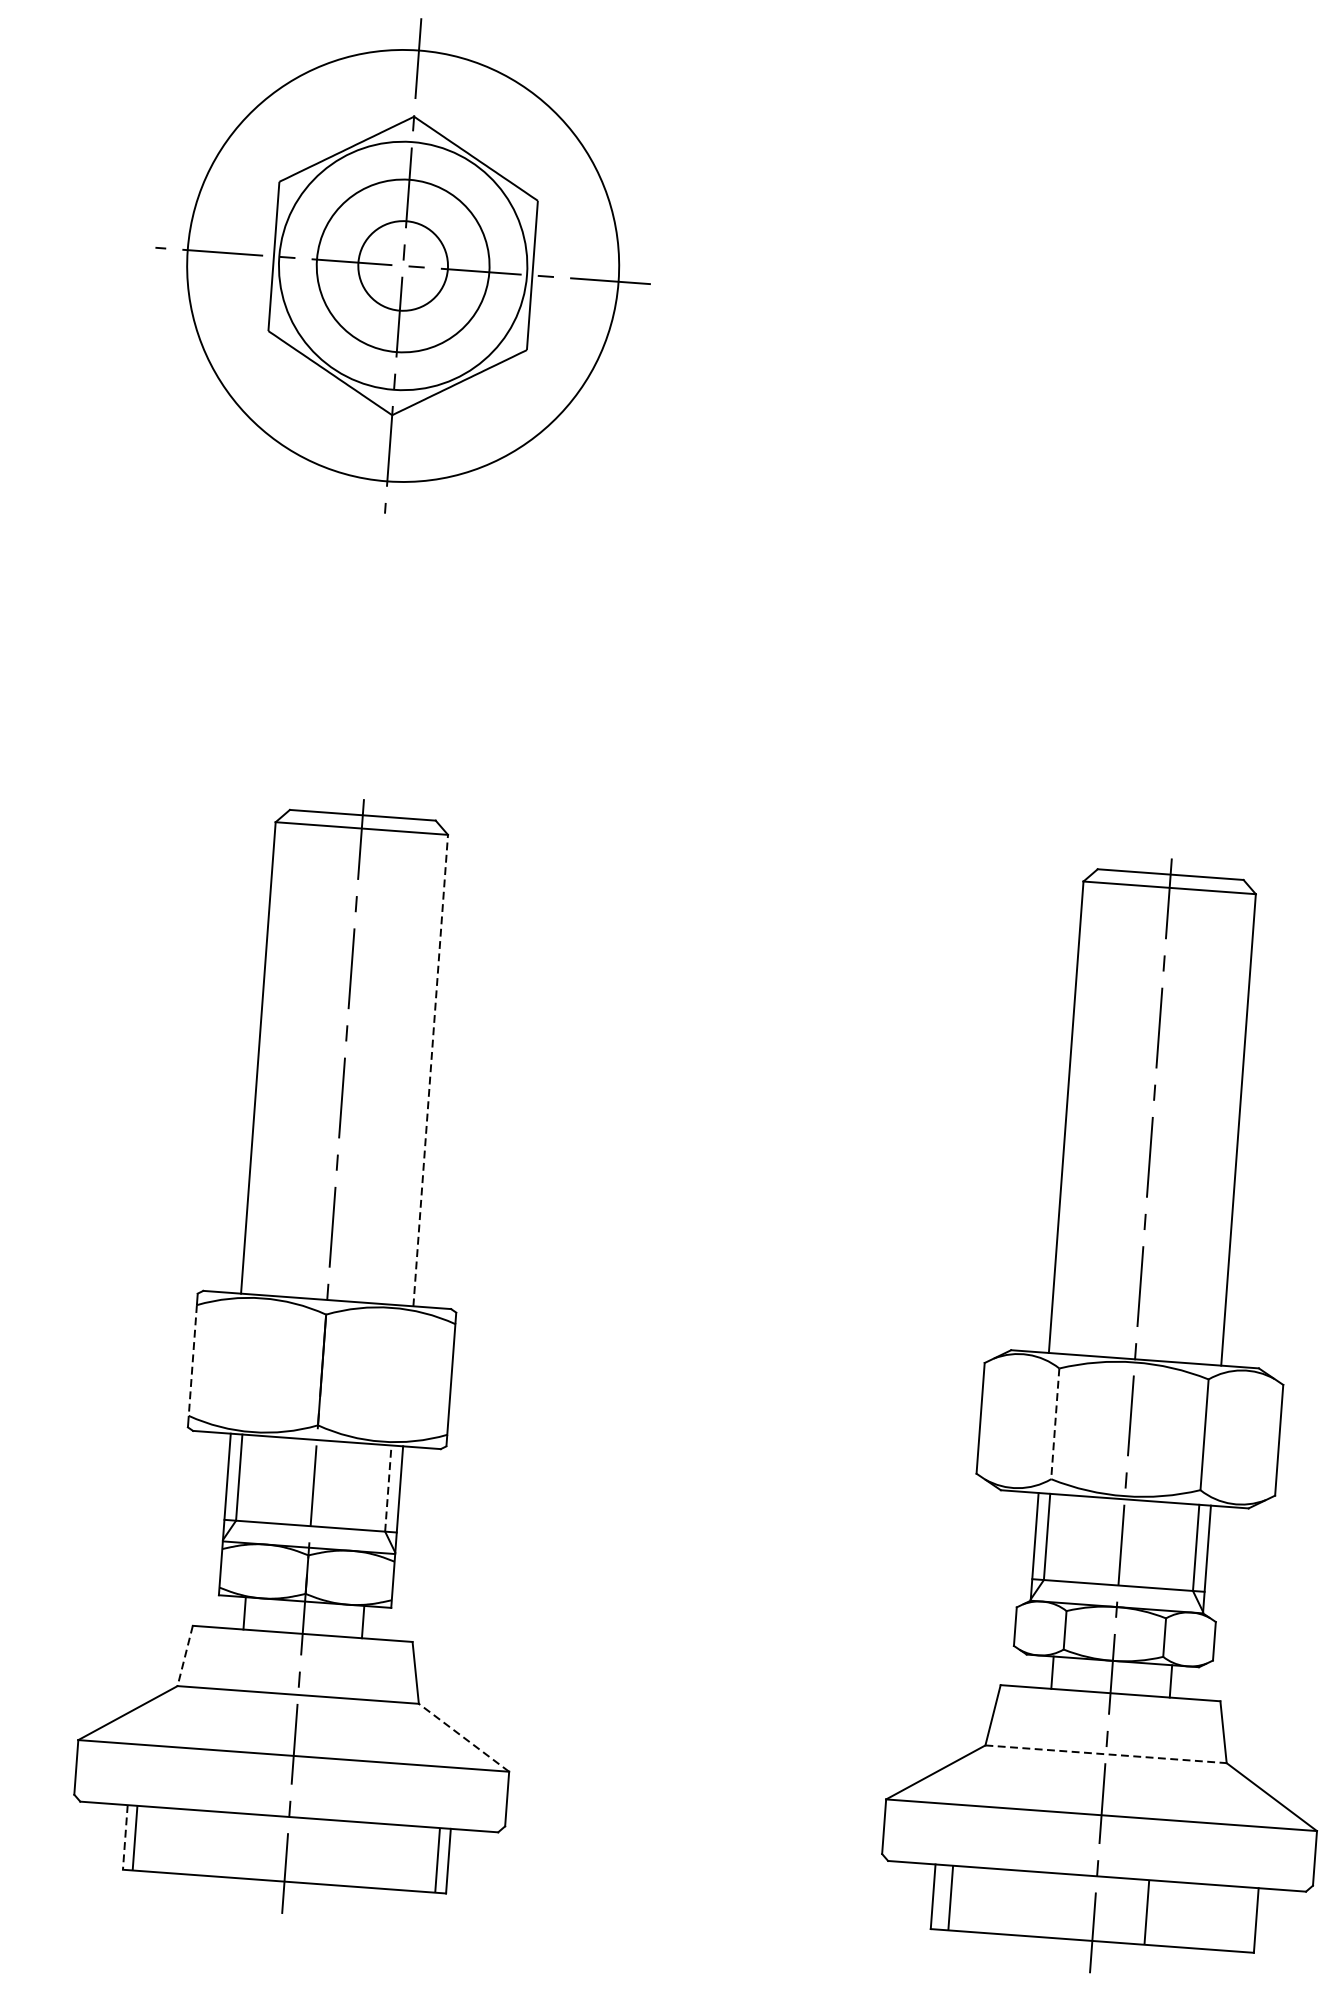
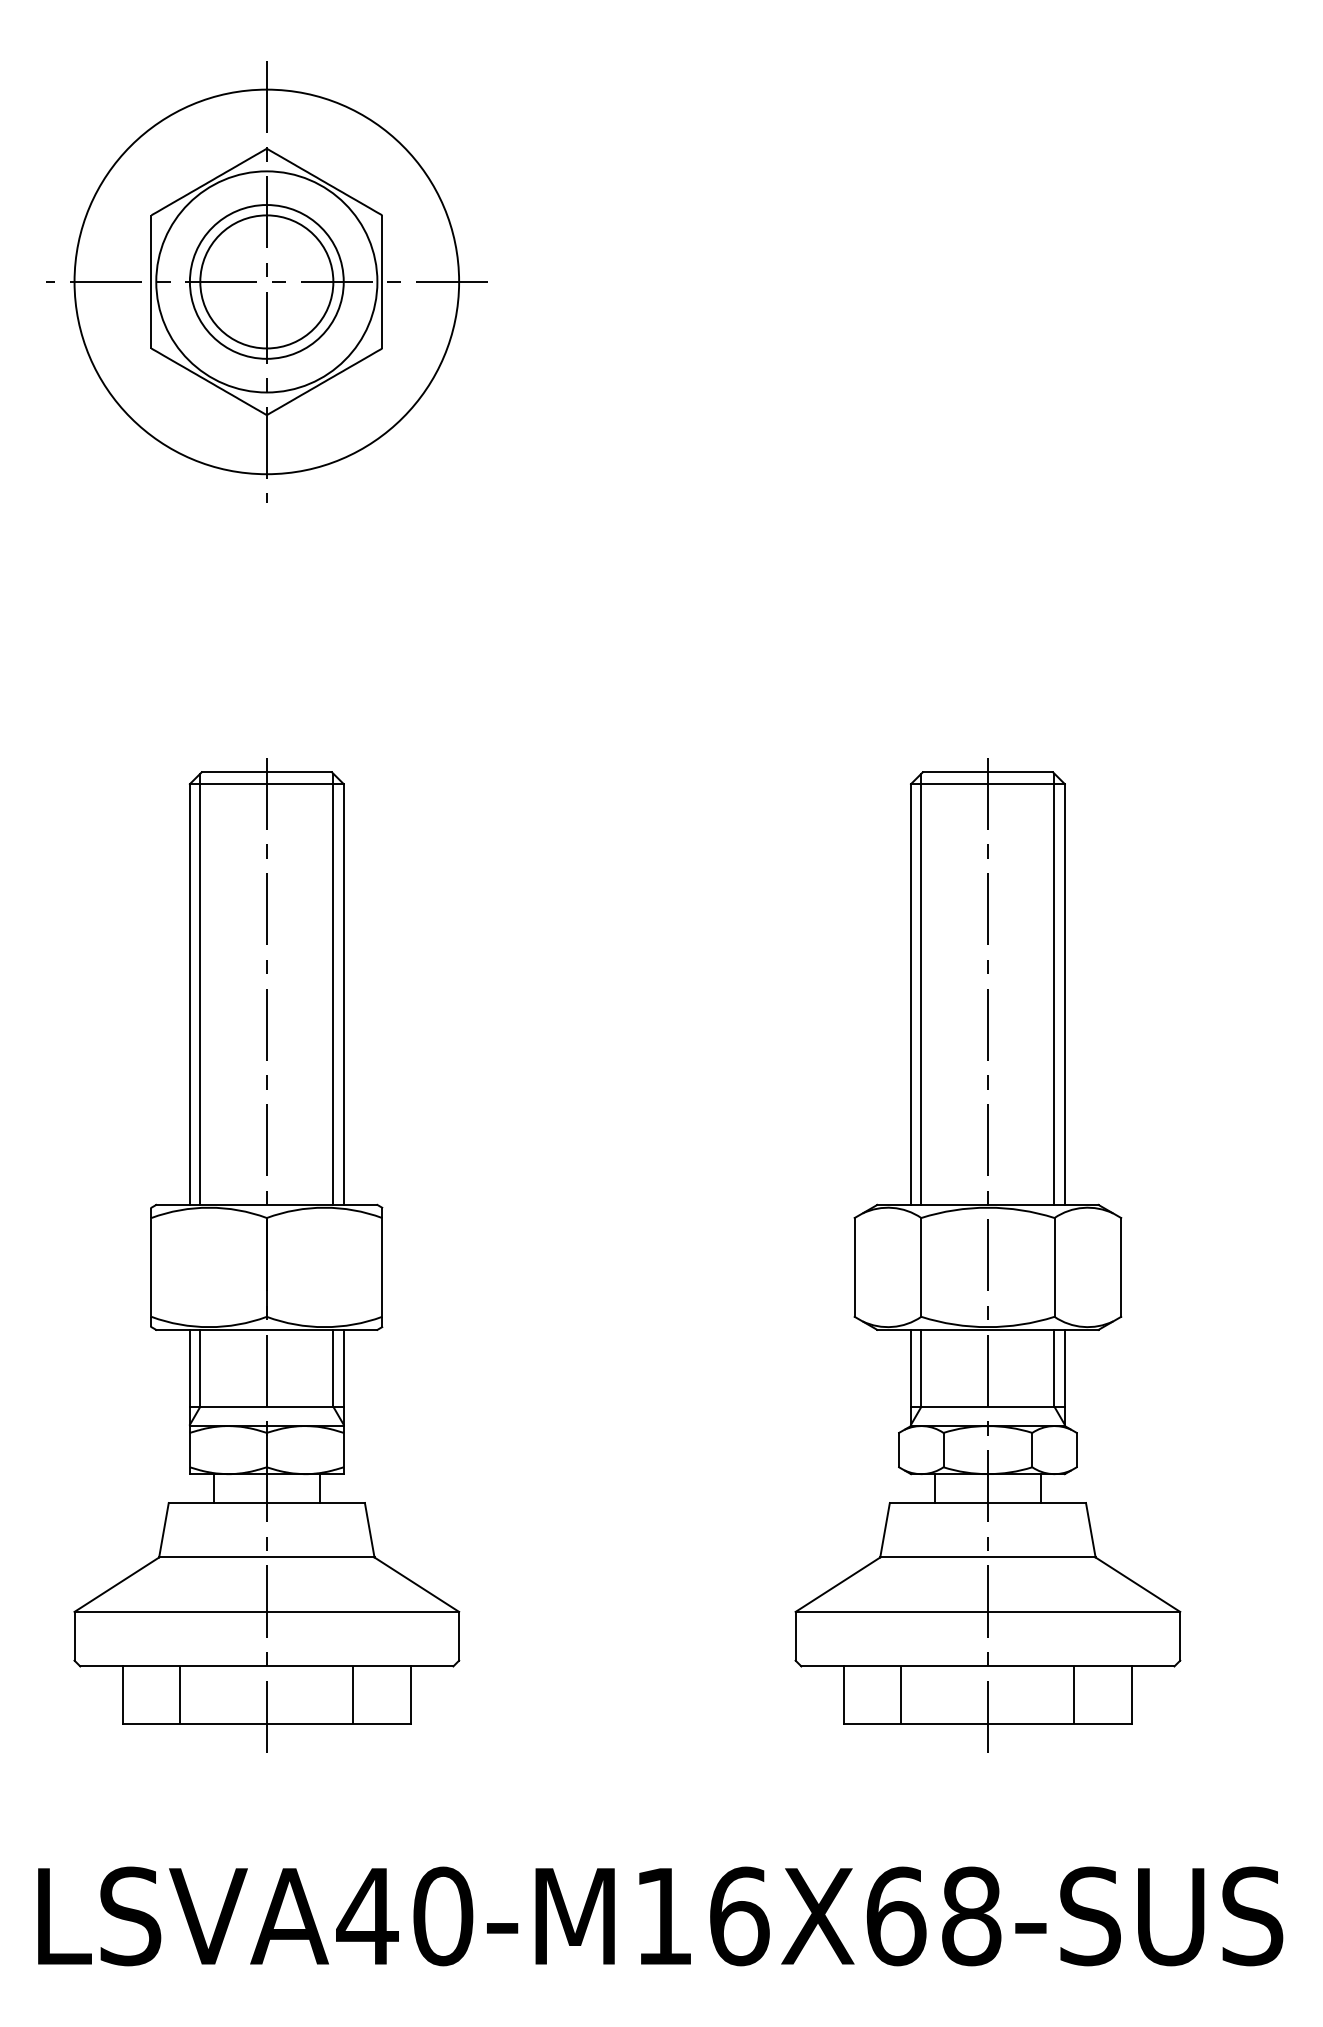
circle: (402, 265) -> (266, 281), size x1.67
line: (270, 1052) -> (200, 988), added
line: (419, 1063) -> (333, 988), added
line: (430, 1070) -> (343, 994), dashed -> solid
line: (1078, 1111) -> (921, 988), added
line: (1227, 1122) -> (1054, 988), added
line: (192, 1360) -> (151, 1267), dashed -> solid
line: (1055, 1423) -> (921, 1267), dashed -> solid
line: (388, 1487) -> (333, 1367), dashed -> solid
line: (184, 1656) -> (163, 1530), dashed -> solid
line: (463, 1737) -> (416, 1584), dashed -> solid
line: (1105, 1754) -> (987, 1557), dashed -> solid
line: (125, 1837) -> (122, 1695), dashed -> solid
line: (135, 1838) -> (180, 1695), moved
line: (437, 1860) -> (353, 1695), moved
line: (950, 1898) -> (901, 1695), moved
line: (1146, 1912) -> (1074, 1695), moved

